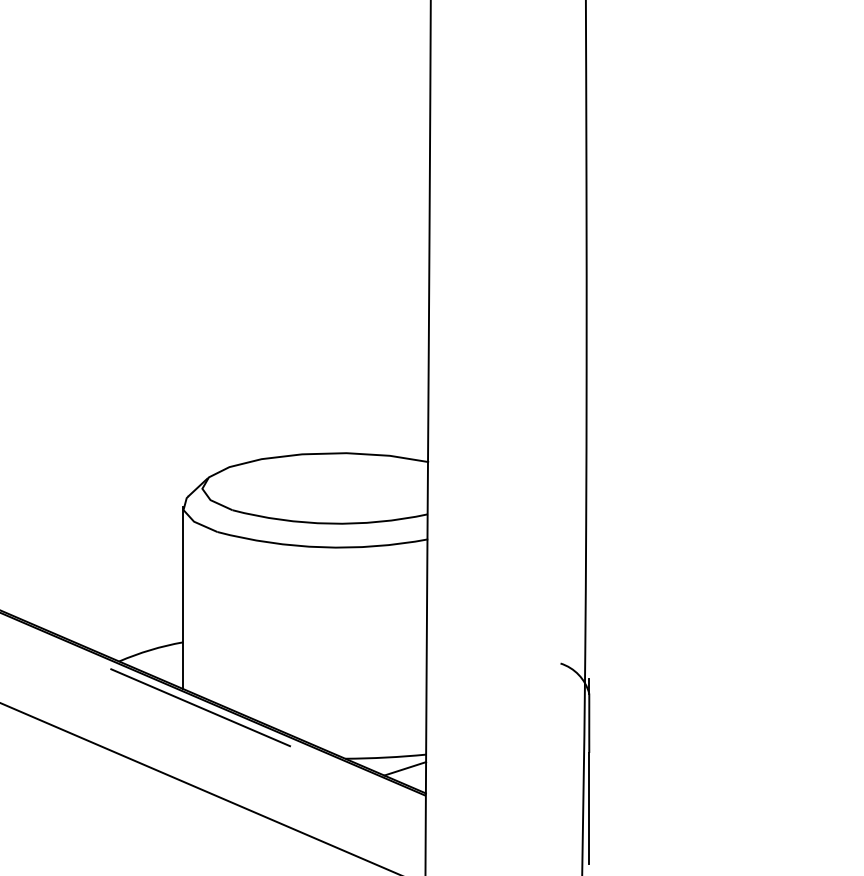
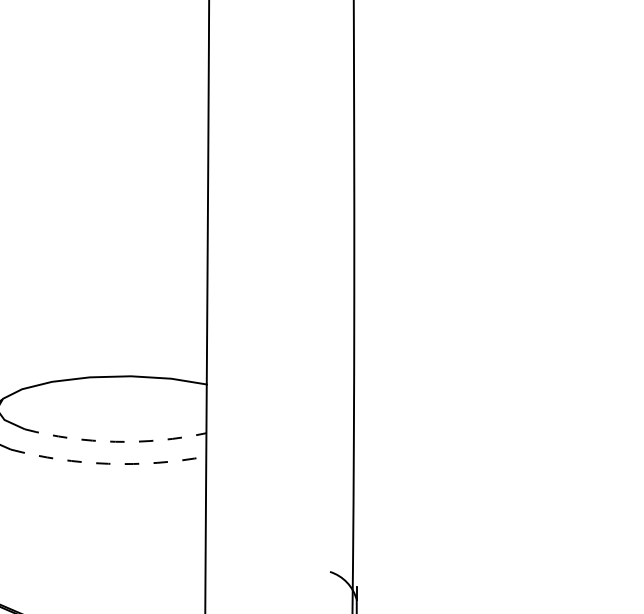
arc: (329, 523) -> (115, 441), solid -> dashed
arc: (322, 547) -> (108, 464), solid -> dashed

